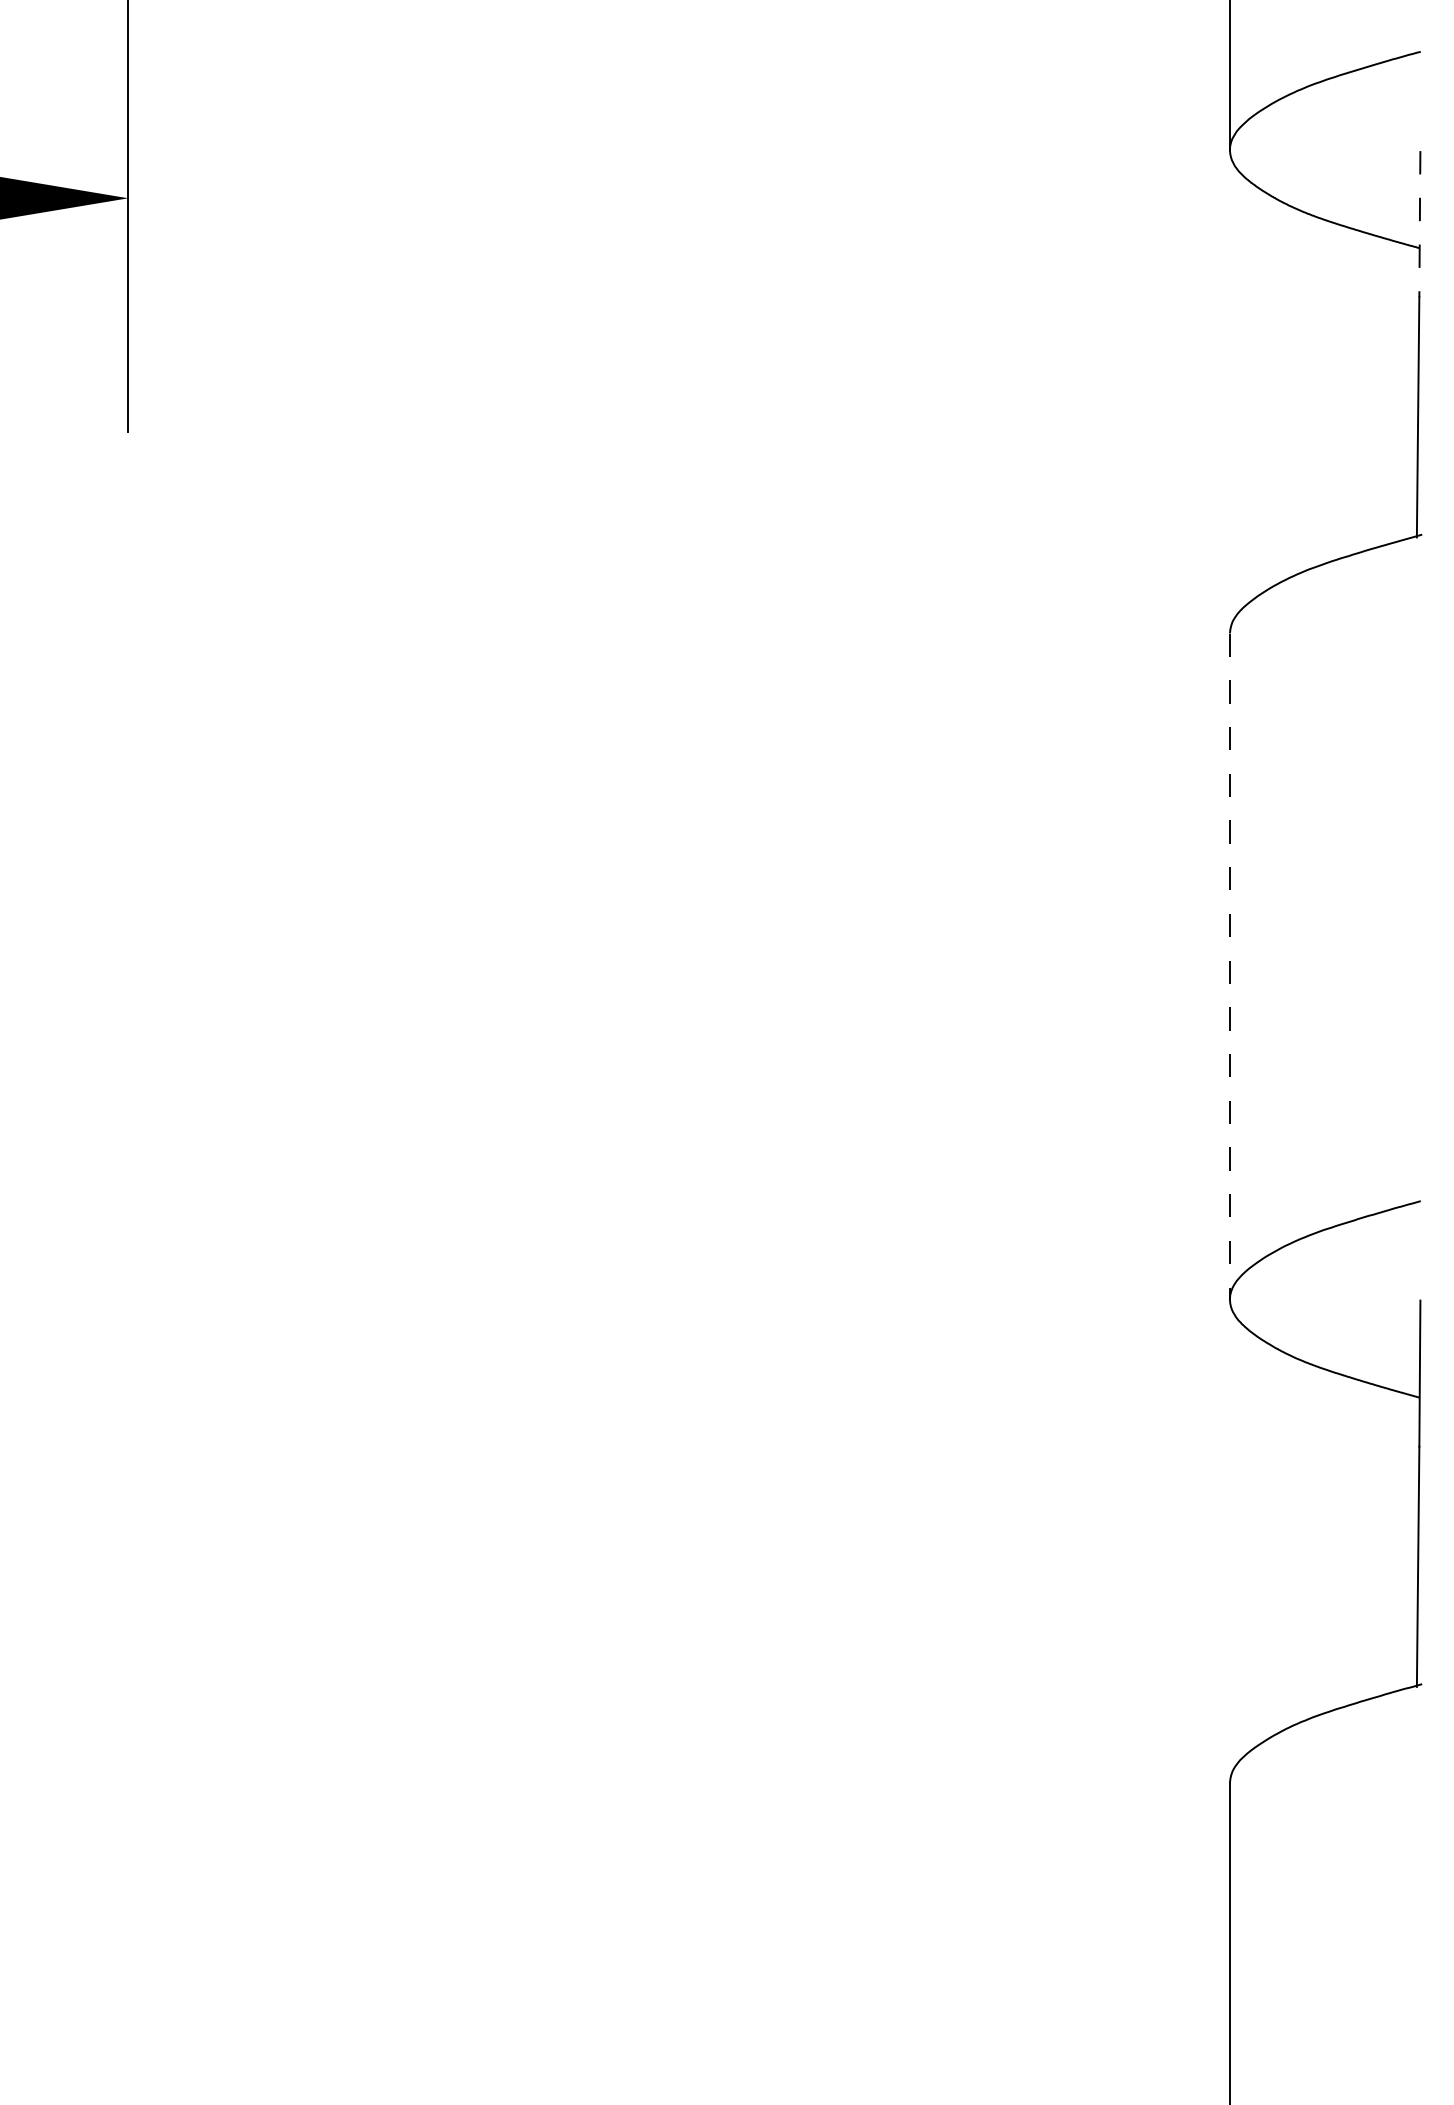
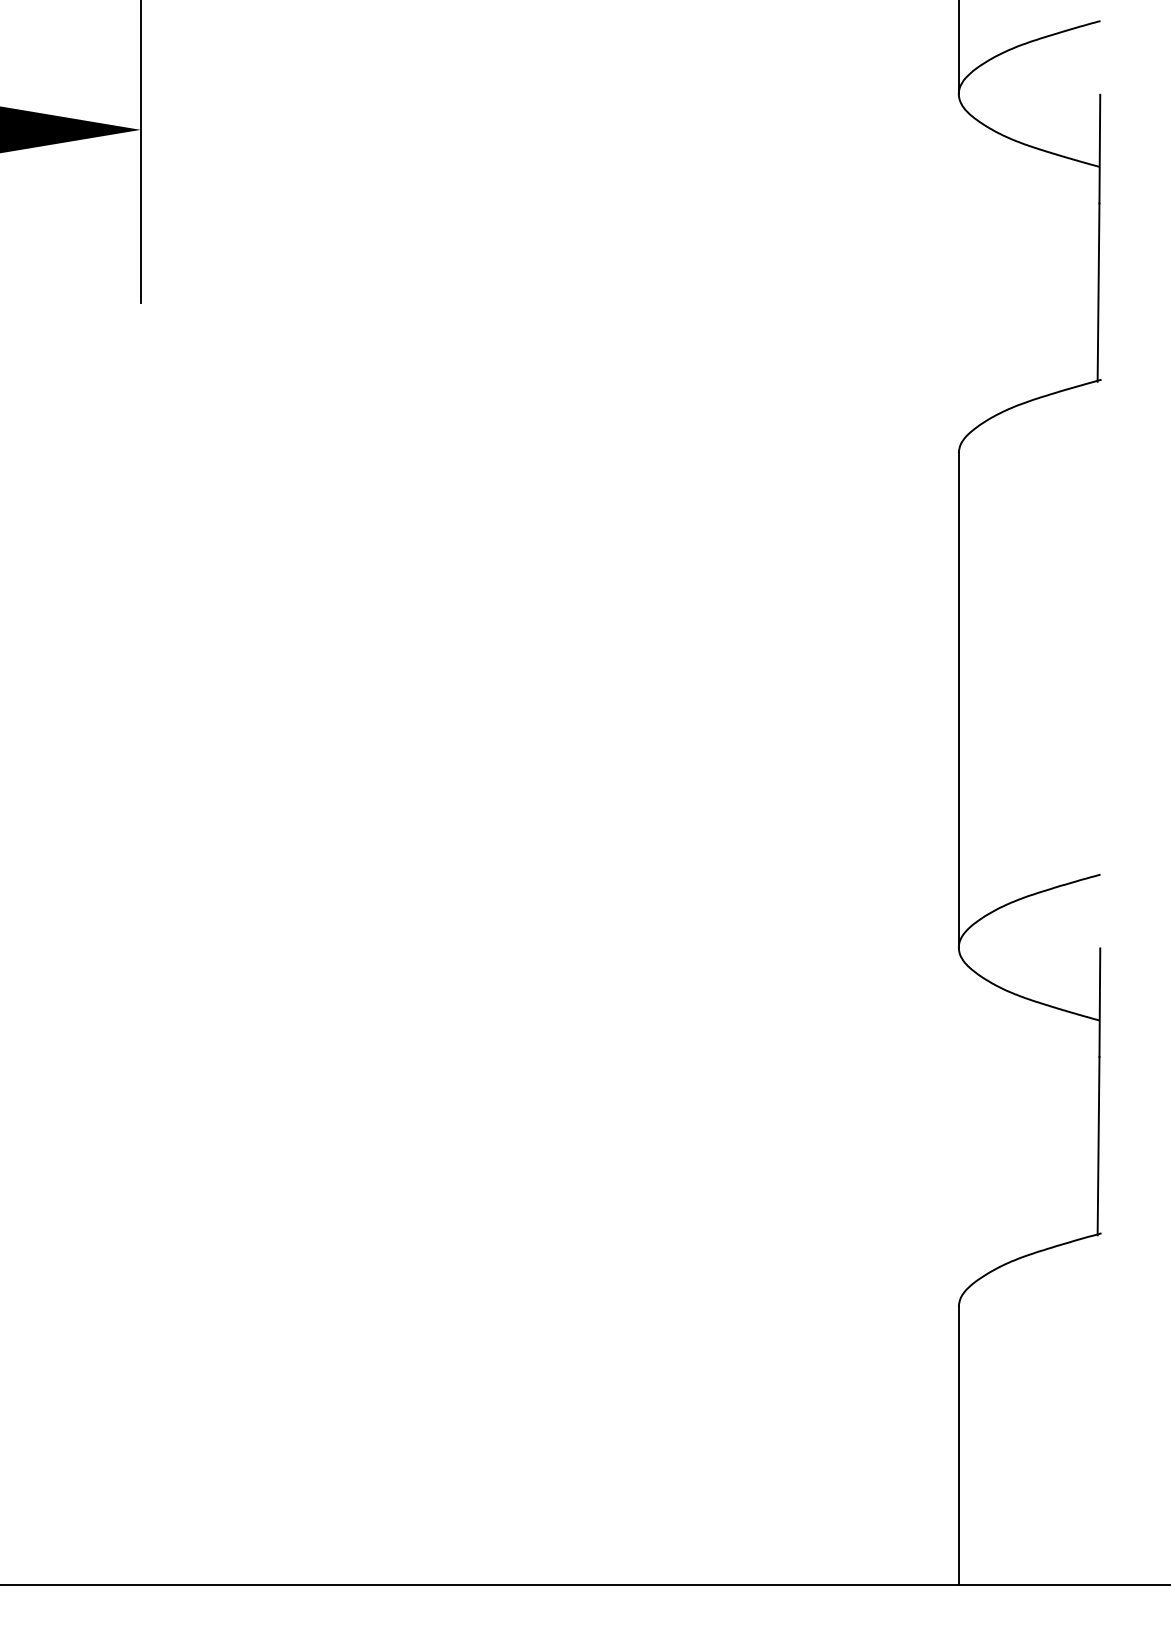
line: (1419, 224) -> (1099, 149), dashed -> solid
line: (1229, 966) -> (958, 700), dashed -> solid

